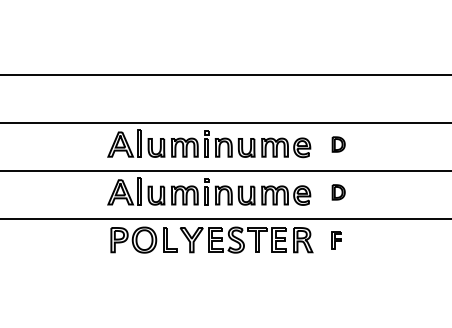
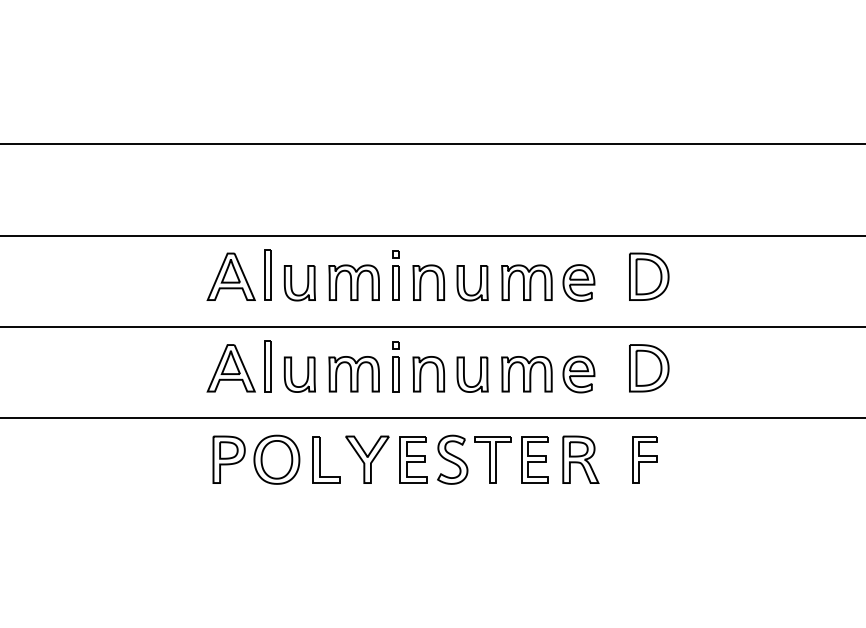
part: (338, 144) -> (648, 276), size x1.67
part: (338, 192) -> (648, 368), size x1.67
part: (336, 239) -> (644, 458), size x1.43

